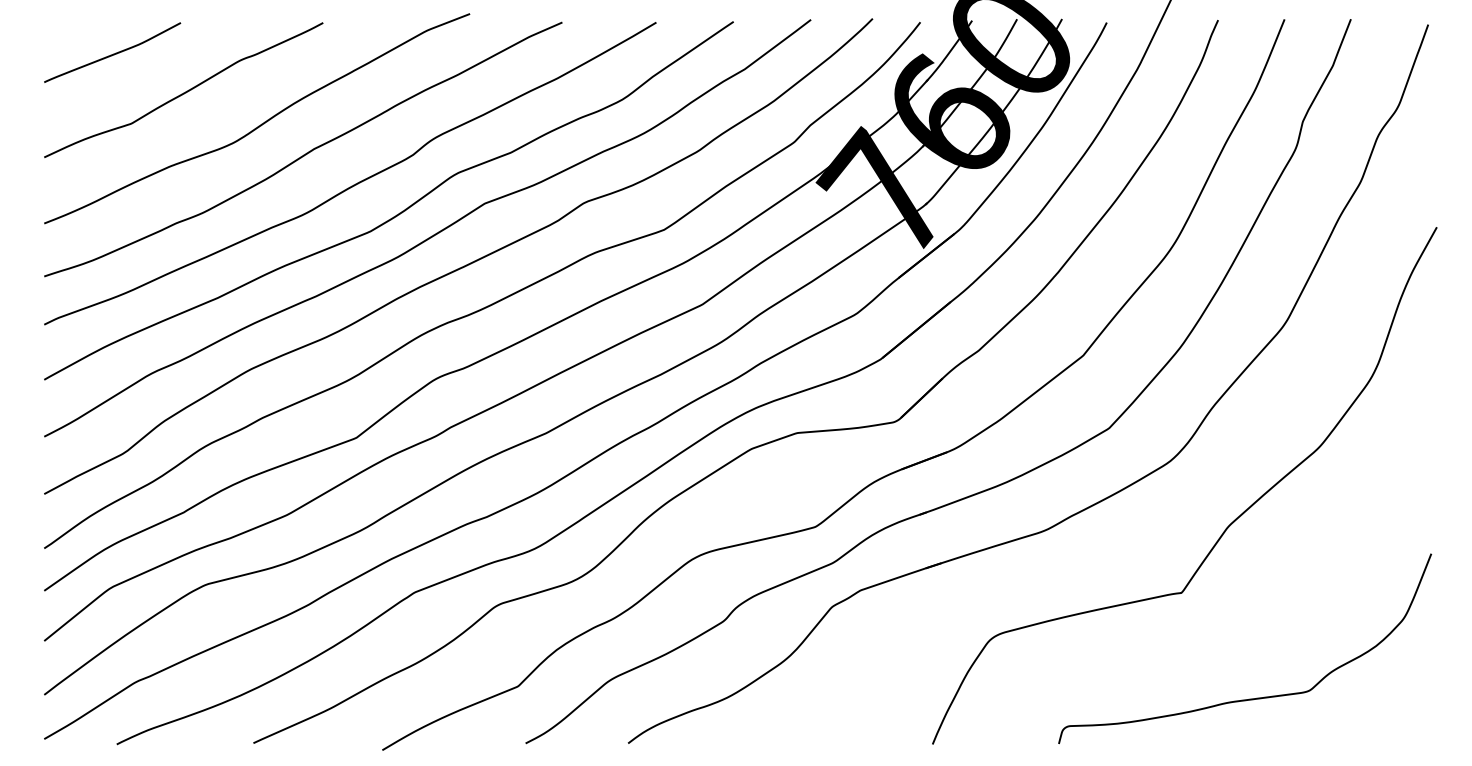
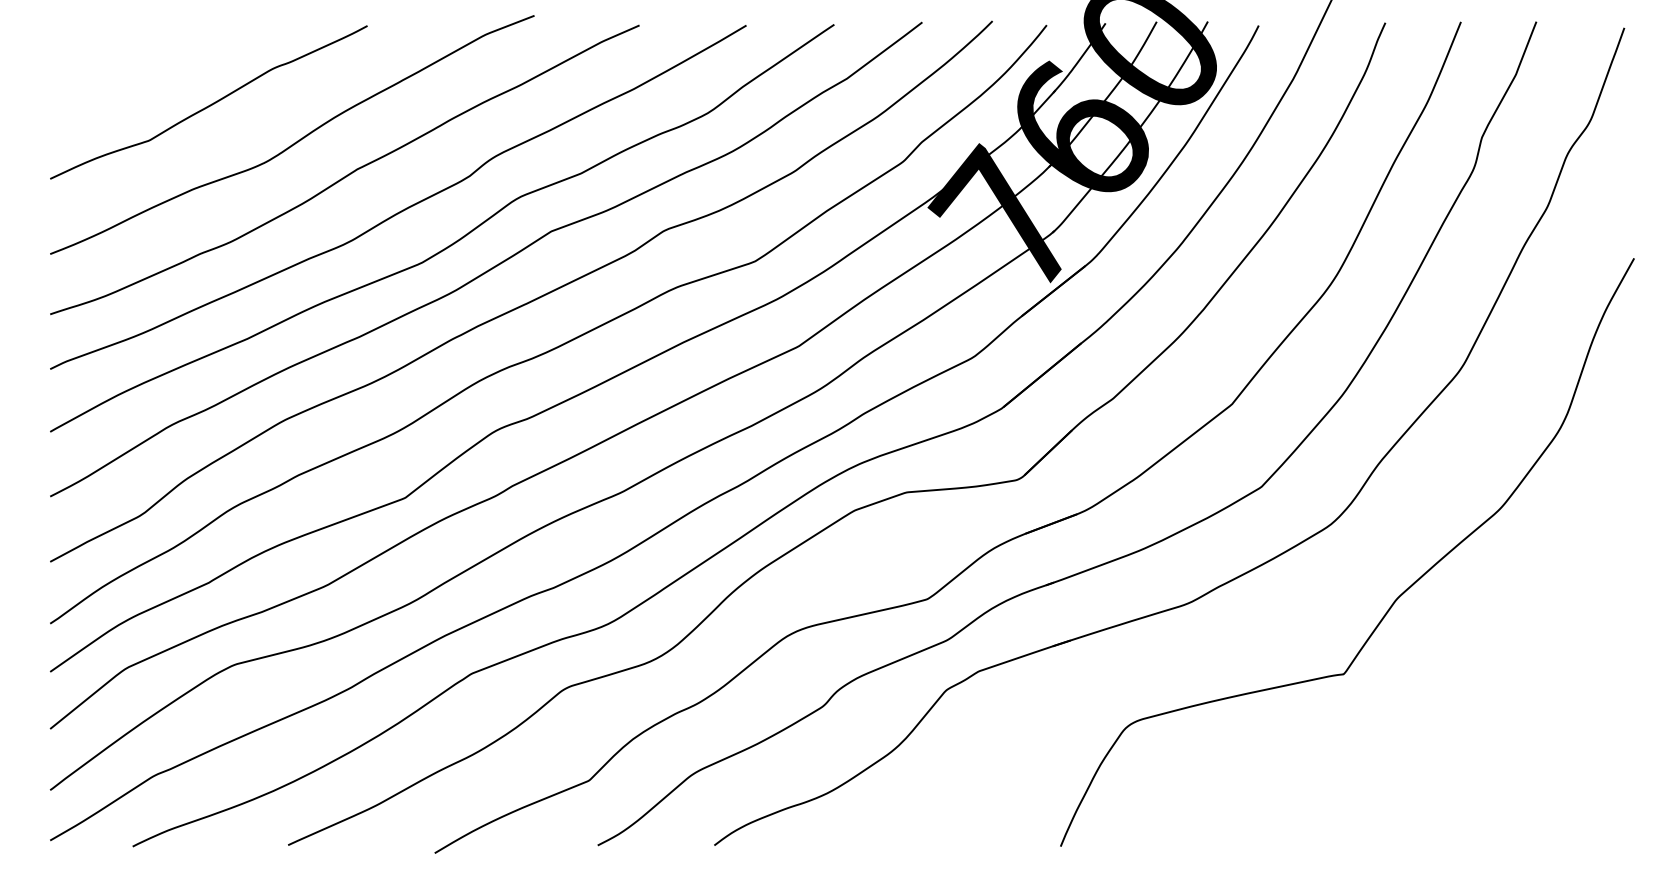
curve: (112, 54) -> (127, 61), removed
curve: (1249, 698) -> (1420, 794), removed

